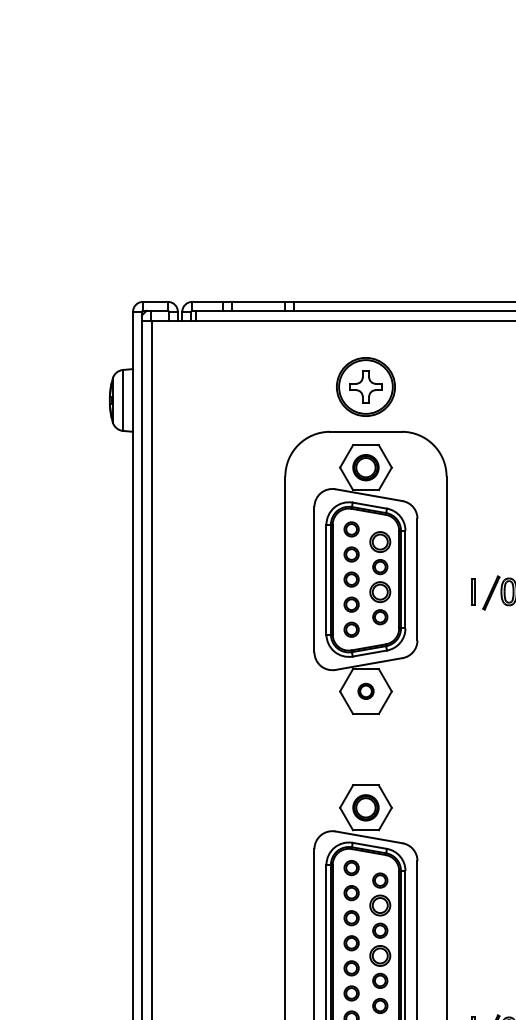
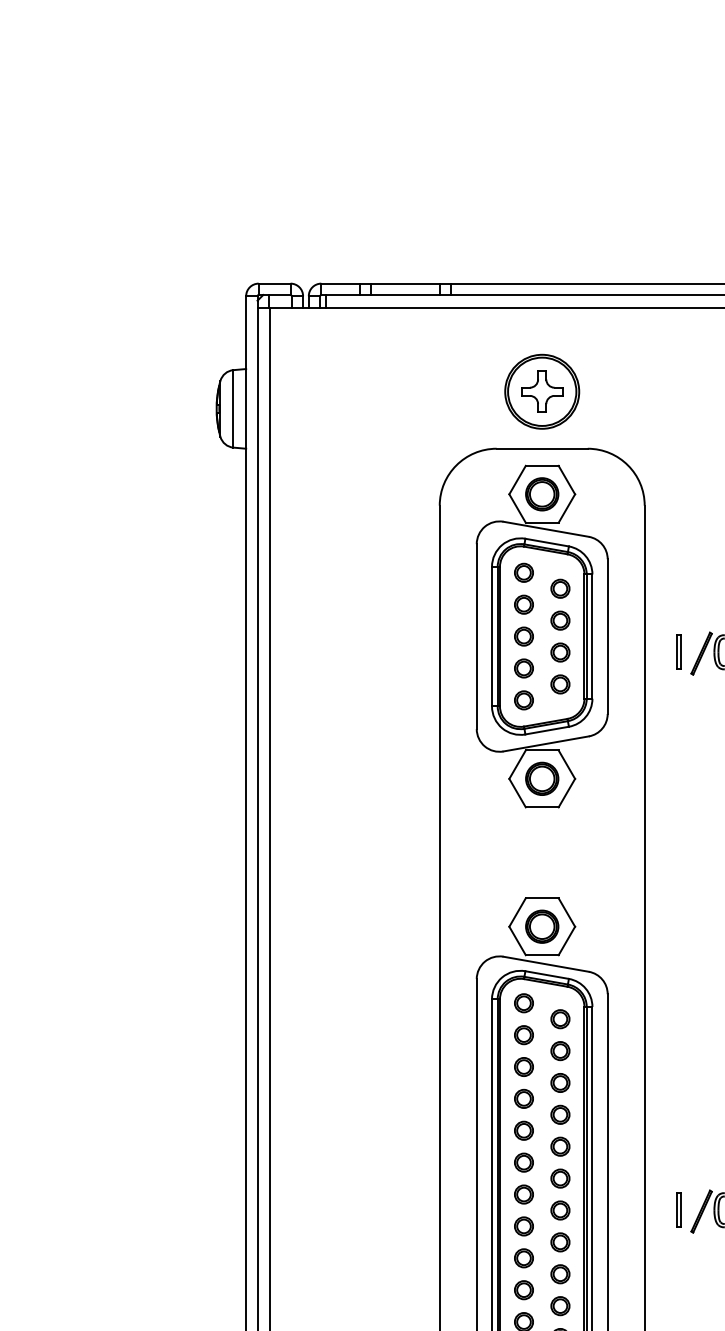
part: (380, 541) -> (560, 588), size x0.71
part: (380, 592) -> (560, 652), size x0.71
part: (366, 691) -> (542, 778), size x1.67
part: (380, 905) -> (560, 1051), size x0.71
part: (380, 955) -> (560, 1114), size x0.71

